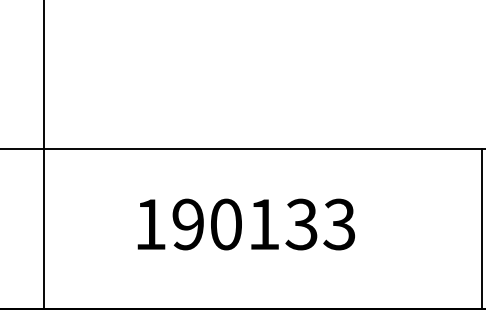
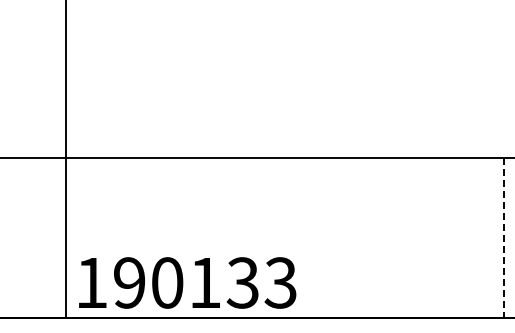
text: (246, 224) -> (187, 282), moved
line: (481, 229) -> (503, 238), solid -> dashed

